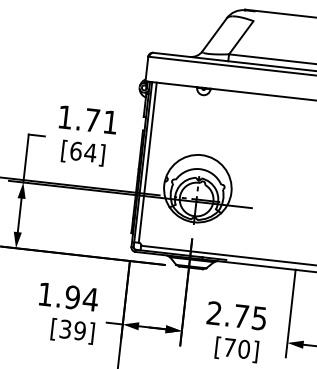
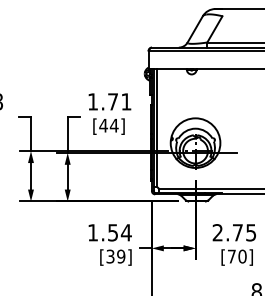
text: (75, 150) -> (103, 125), [64] -> [44]
text: (71, 297) -> (112, 232), 1.94 -> 1.54

